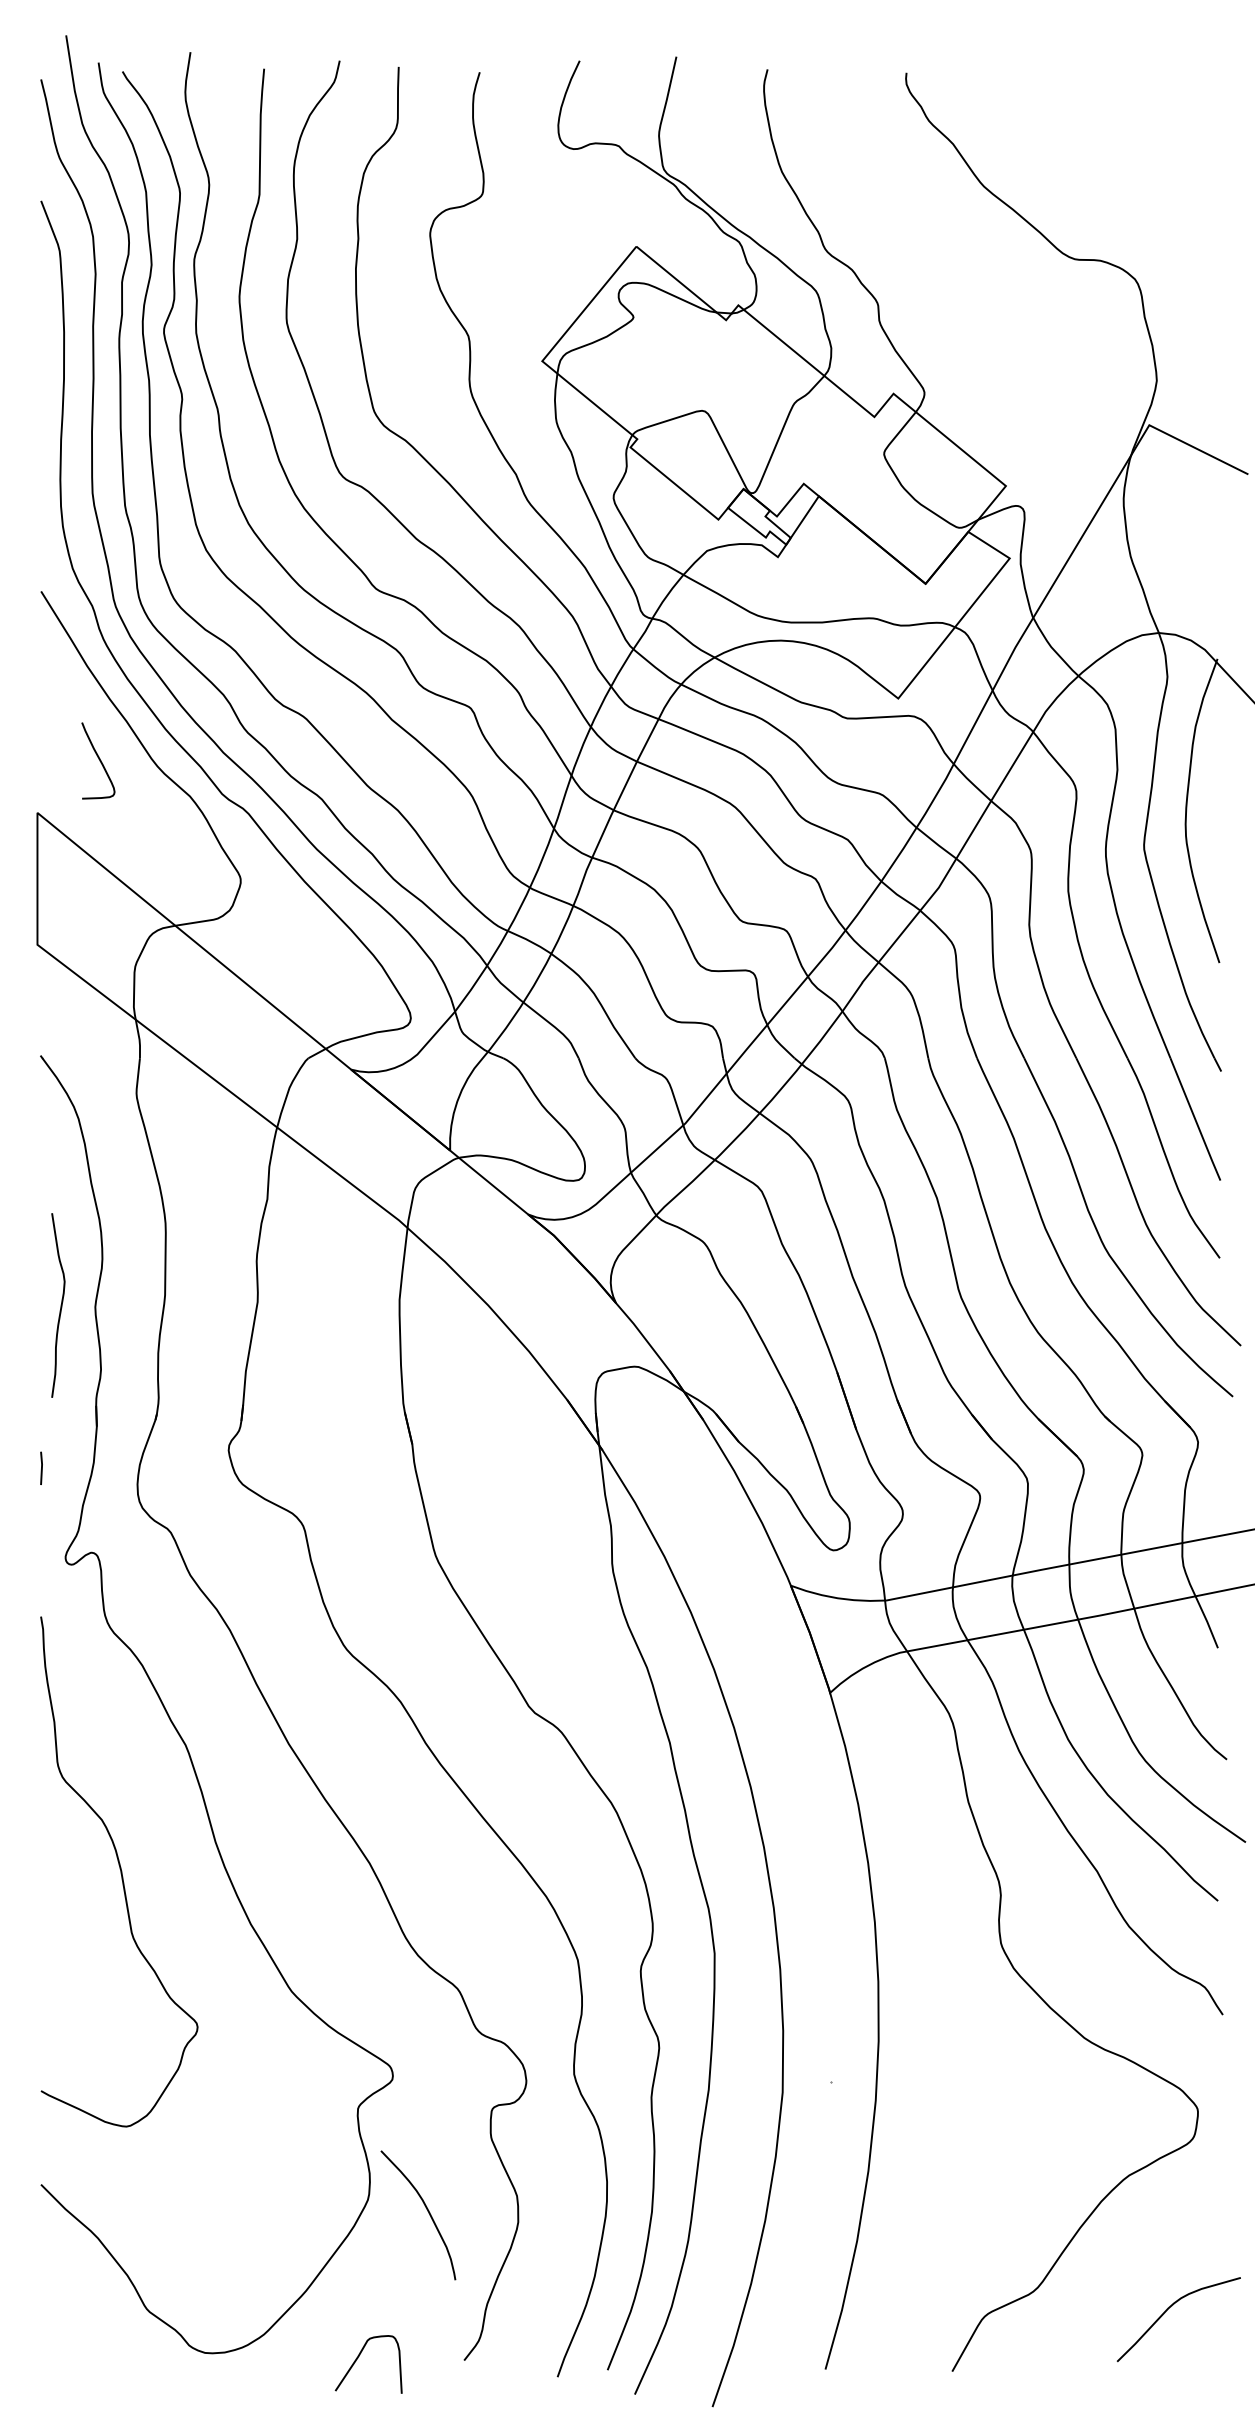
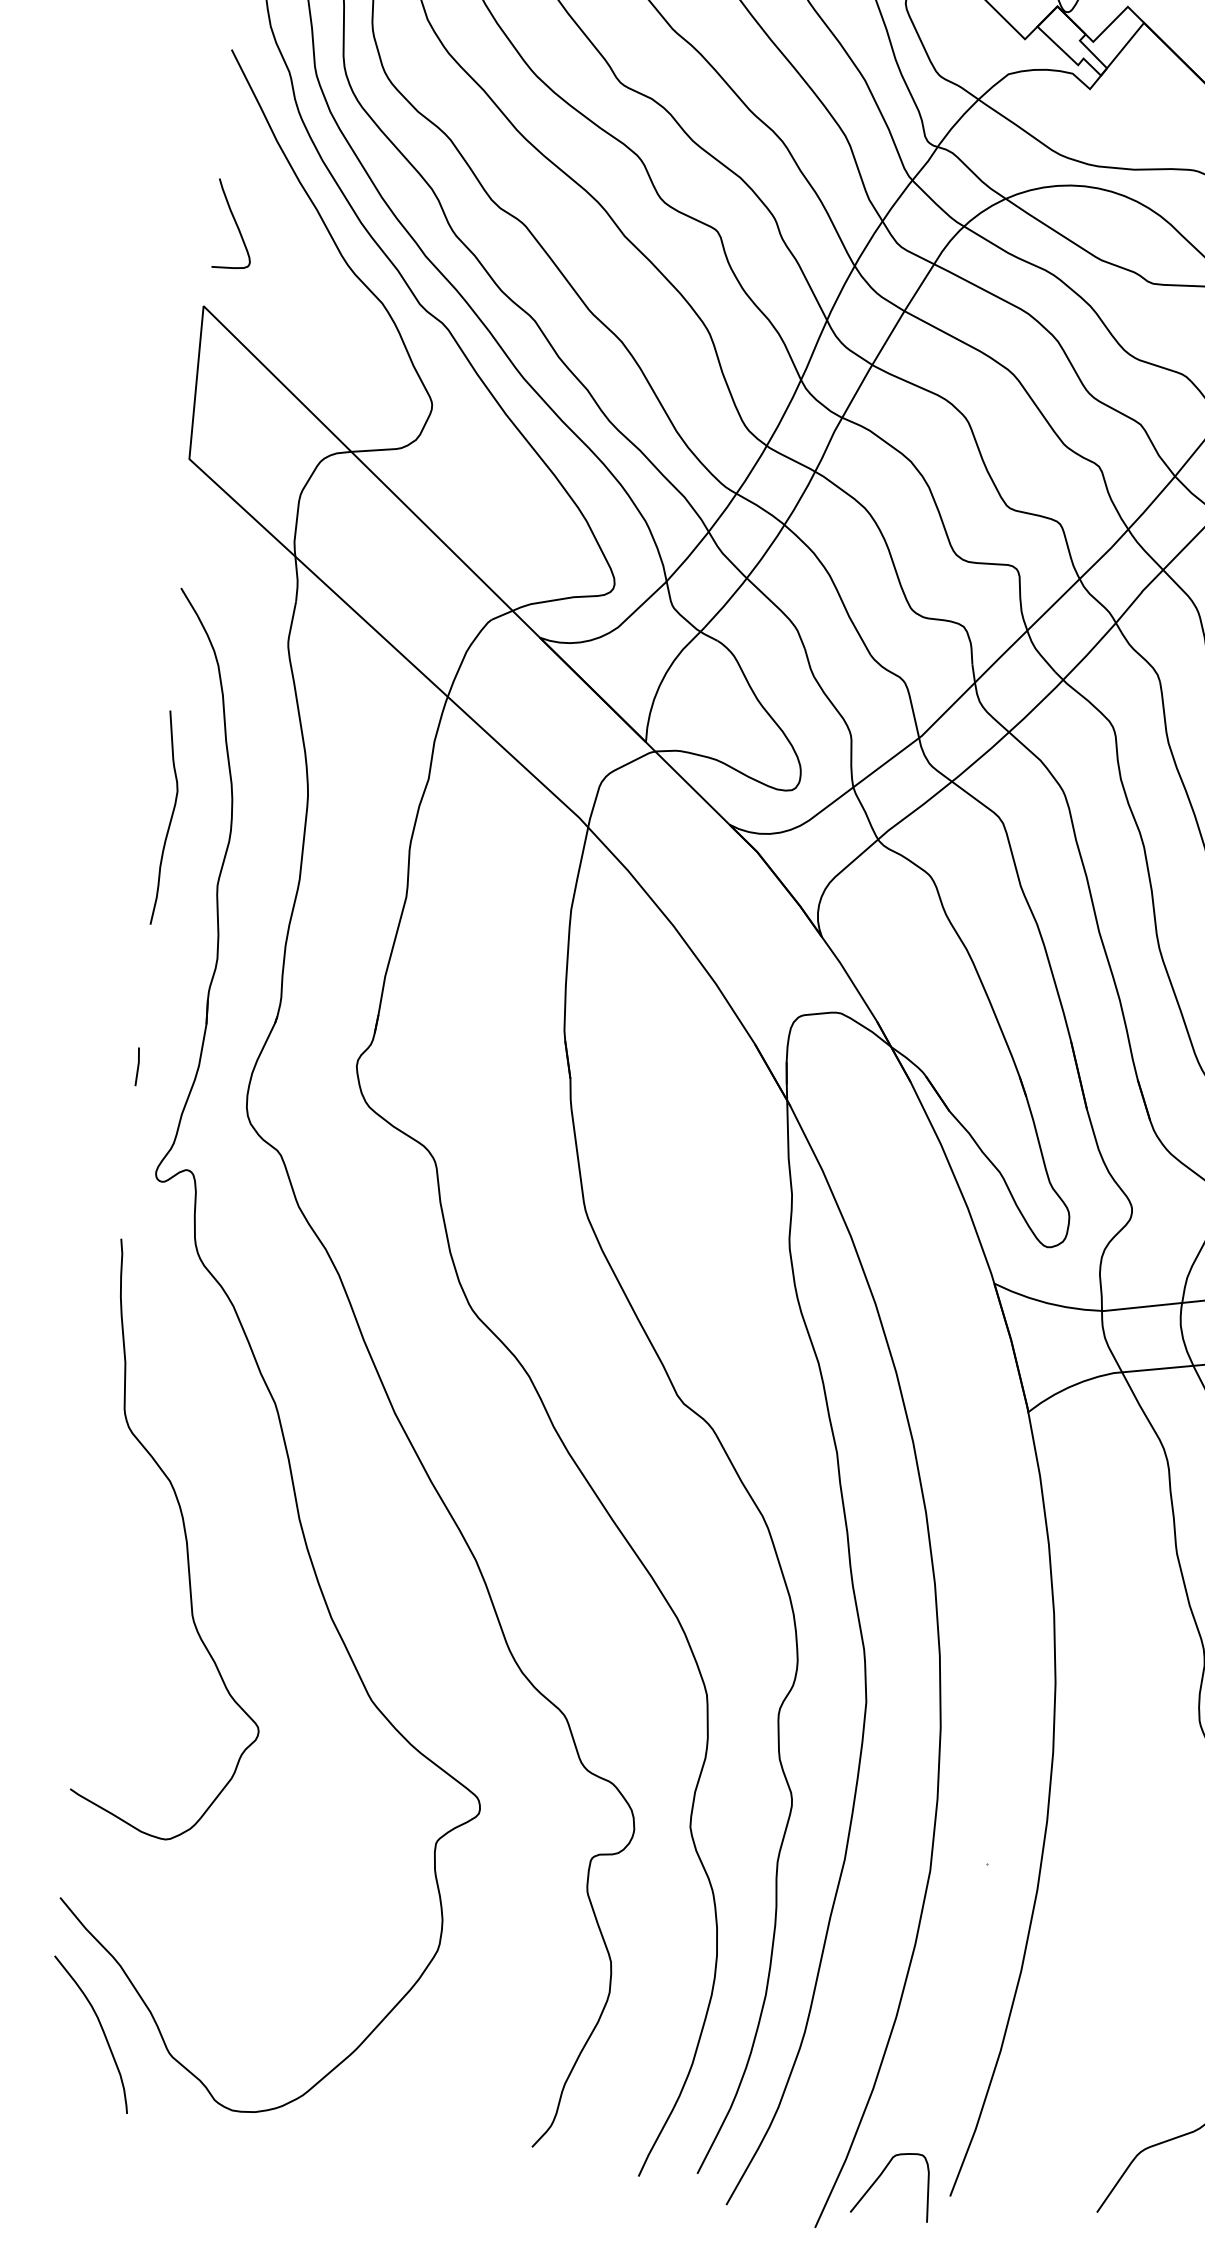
curve: (98, 759) -> (234, 223), moved
curve: (60, 1305) -> (170, 818), moved
curve: (427, 2211) -> (102, 2031), moved
curve: (358, 2358) -> (880, 2177), moved

